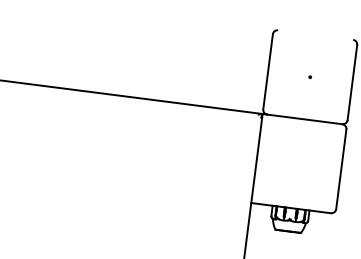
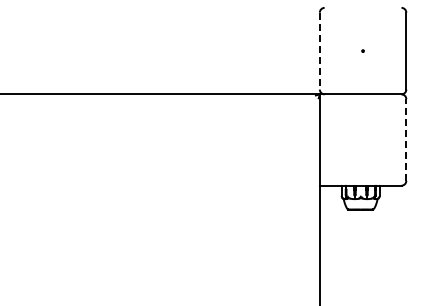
line: (267, 72) -> (319, 51), solid -> dashed
line: (341, 169) -> (406, 140), solid -> dashed

